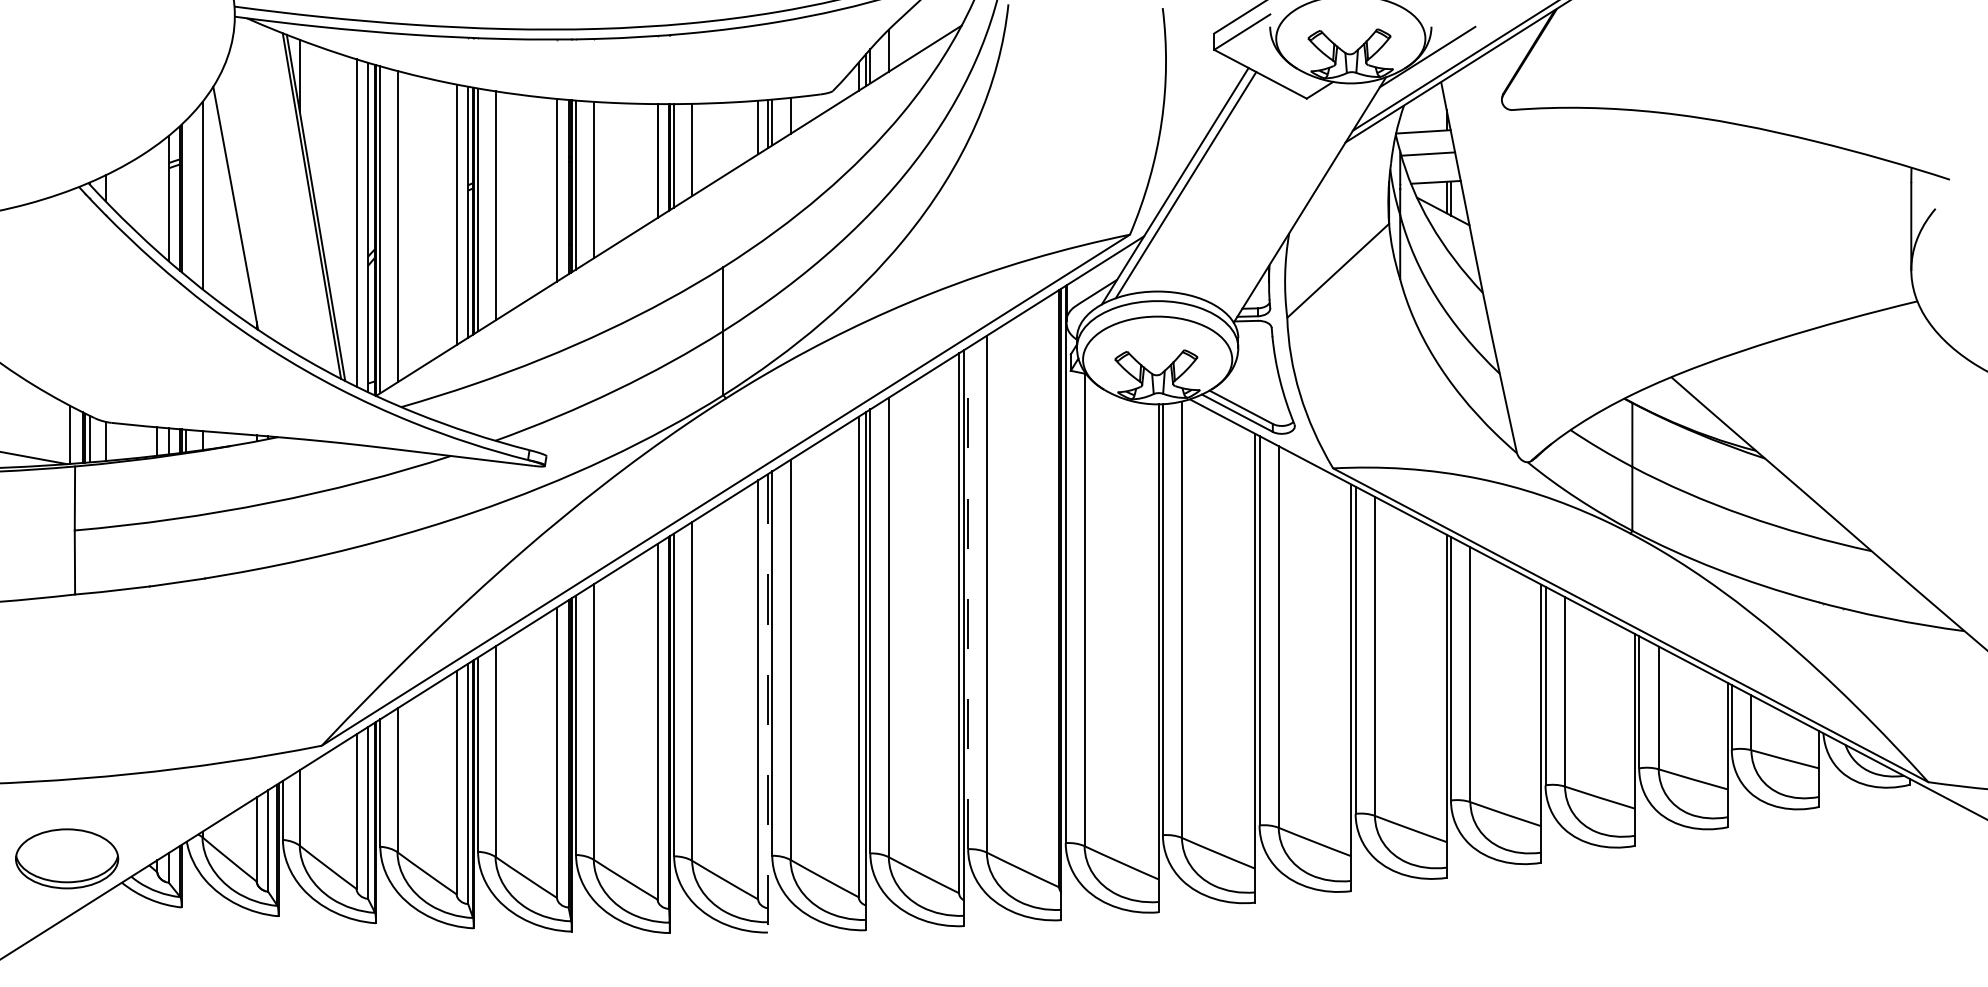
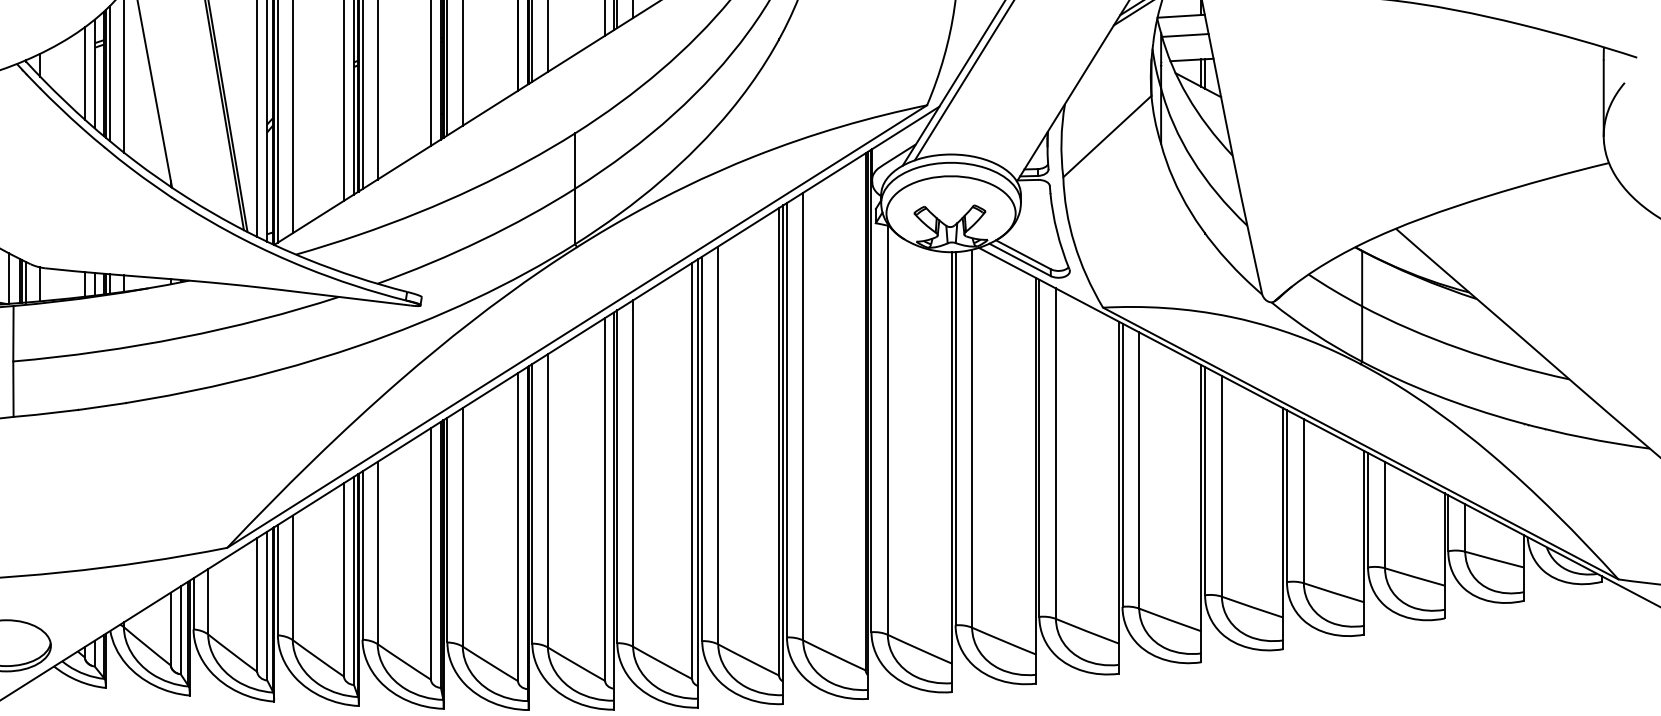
line: (157, 197) -> (84, 73), added
line: (185, 197) -> (109, 73), added
line: (968, 598) -> (787, 420), dashed -> solid
line: (767, 703) -> (613, 511), dashed -> solid

